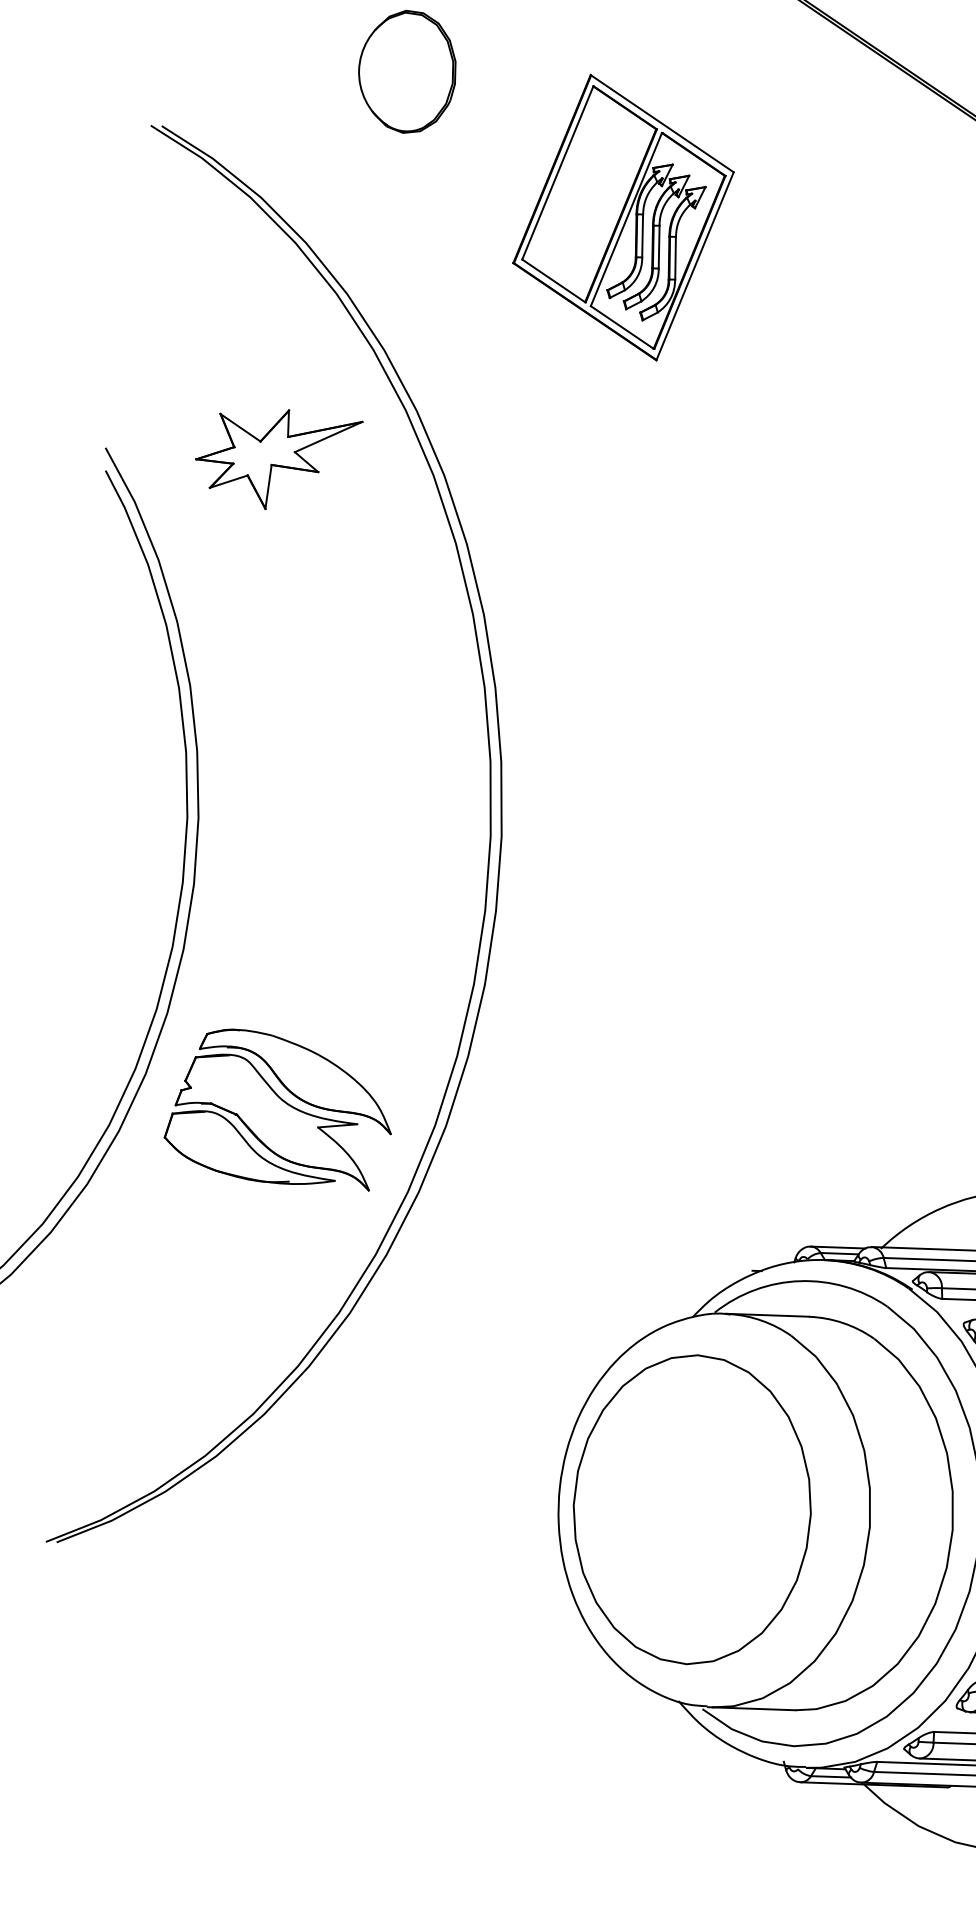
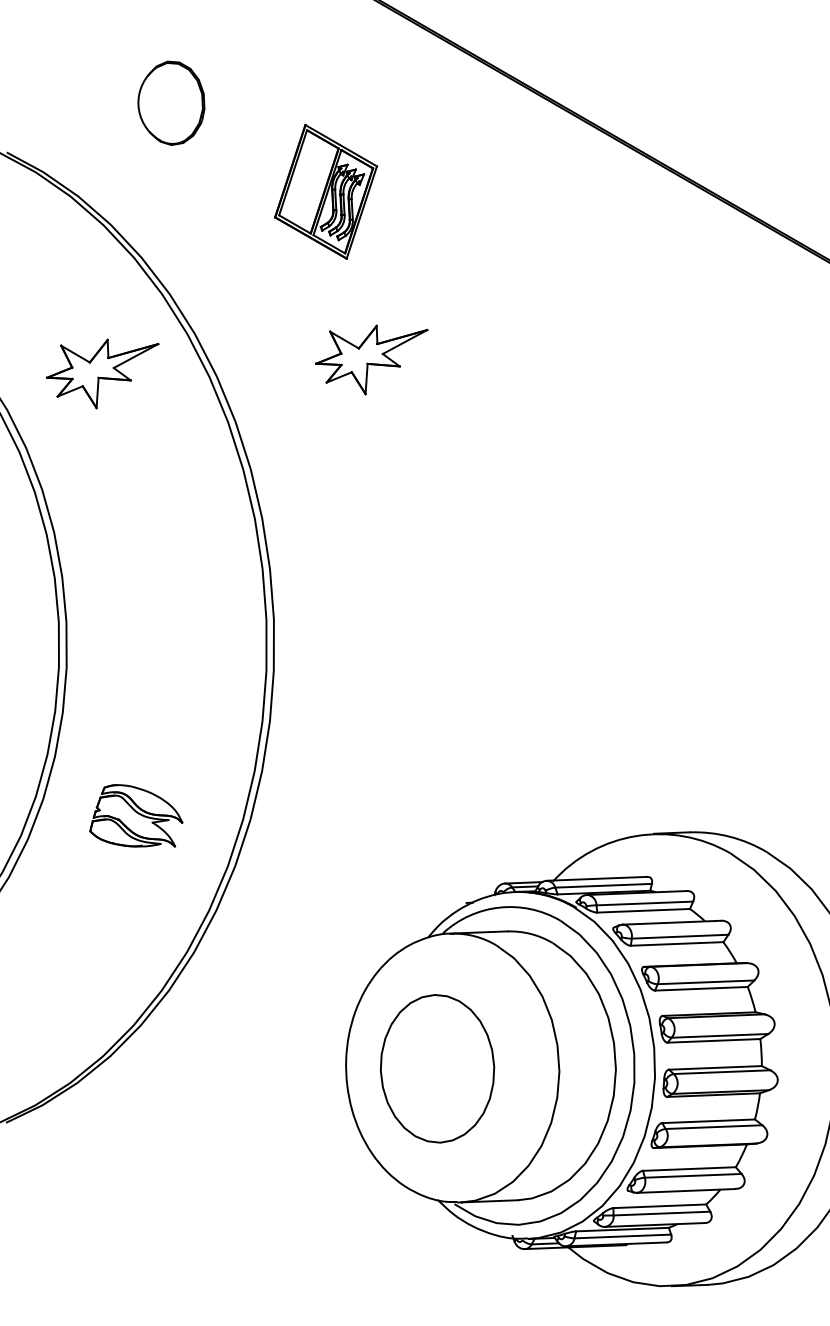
part: (622, 217) -> (325, 191), size x0.7
part: (671, 467) -> (371, 359), added
part: (280, 1107) -> (136, 815), size x0.6
part: (692, 1509) -> (437, 1068), size x0.7

